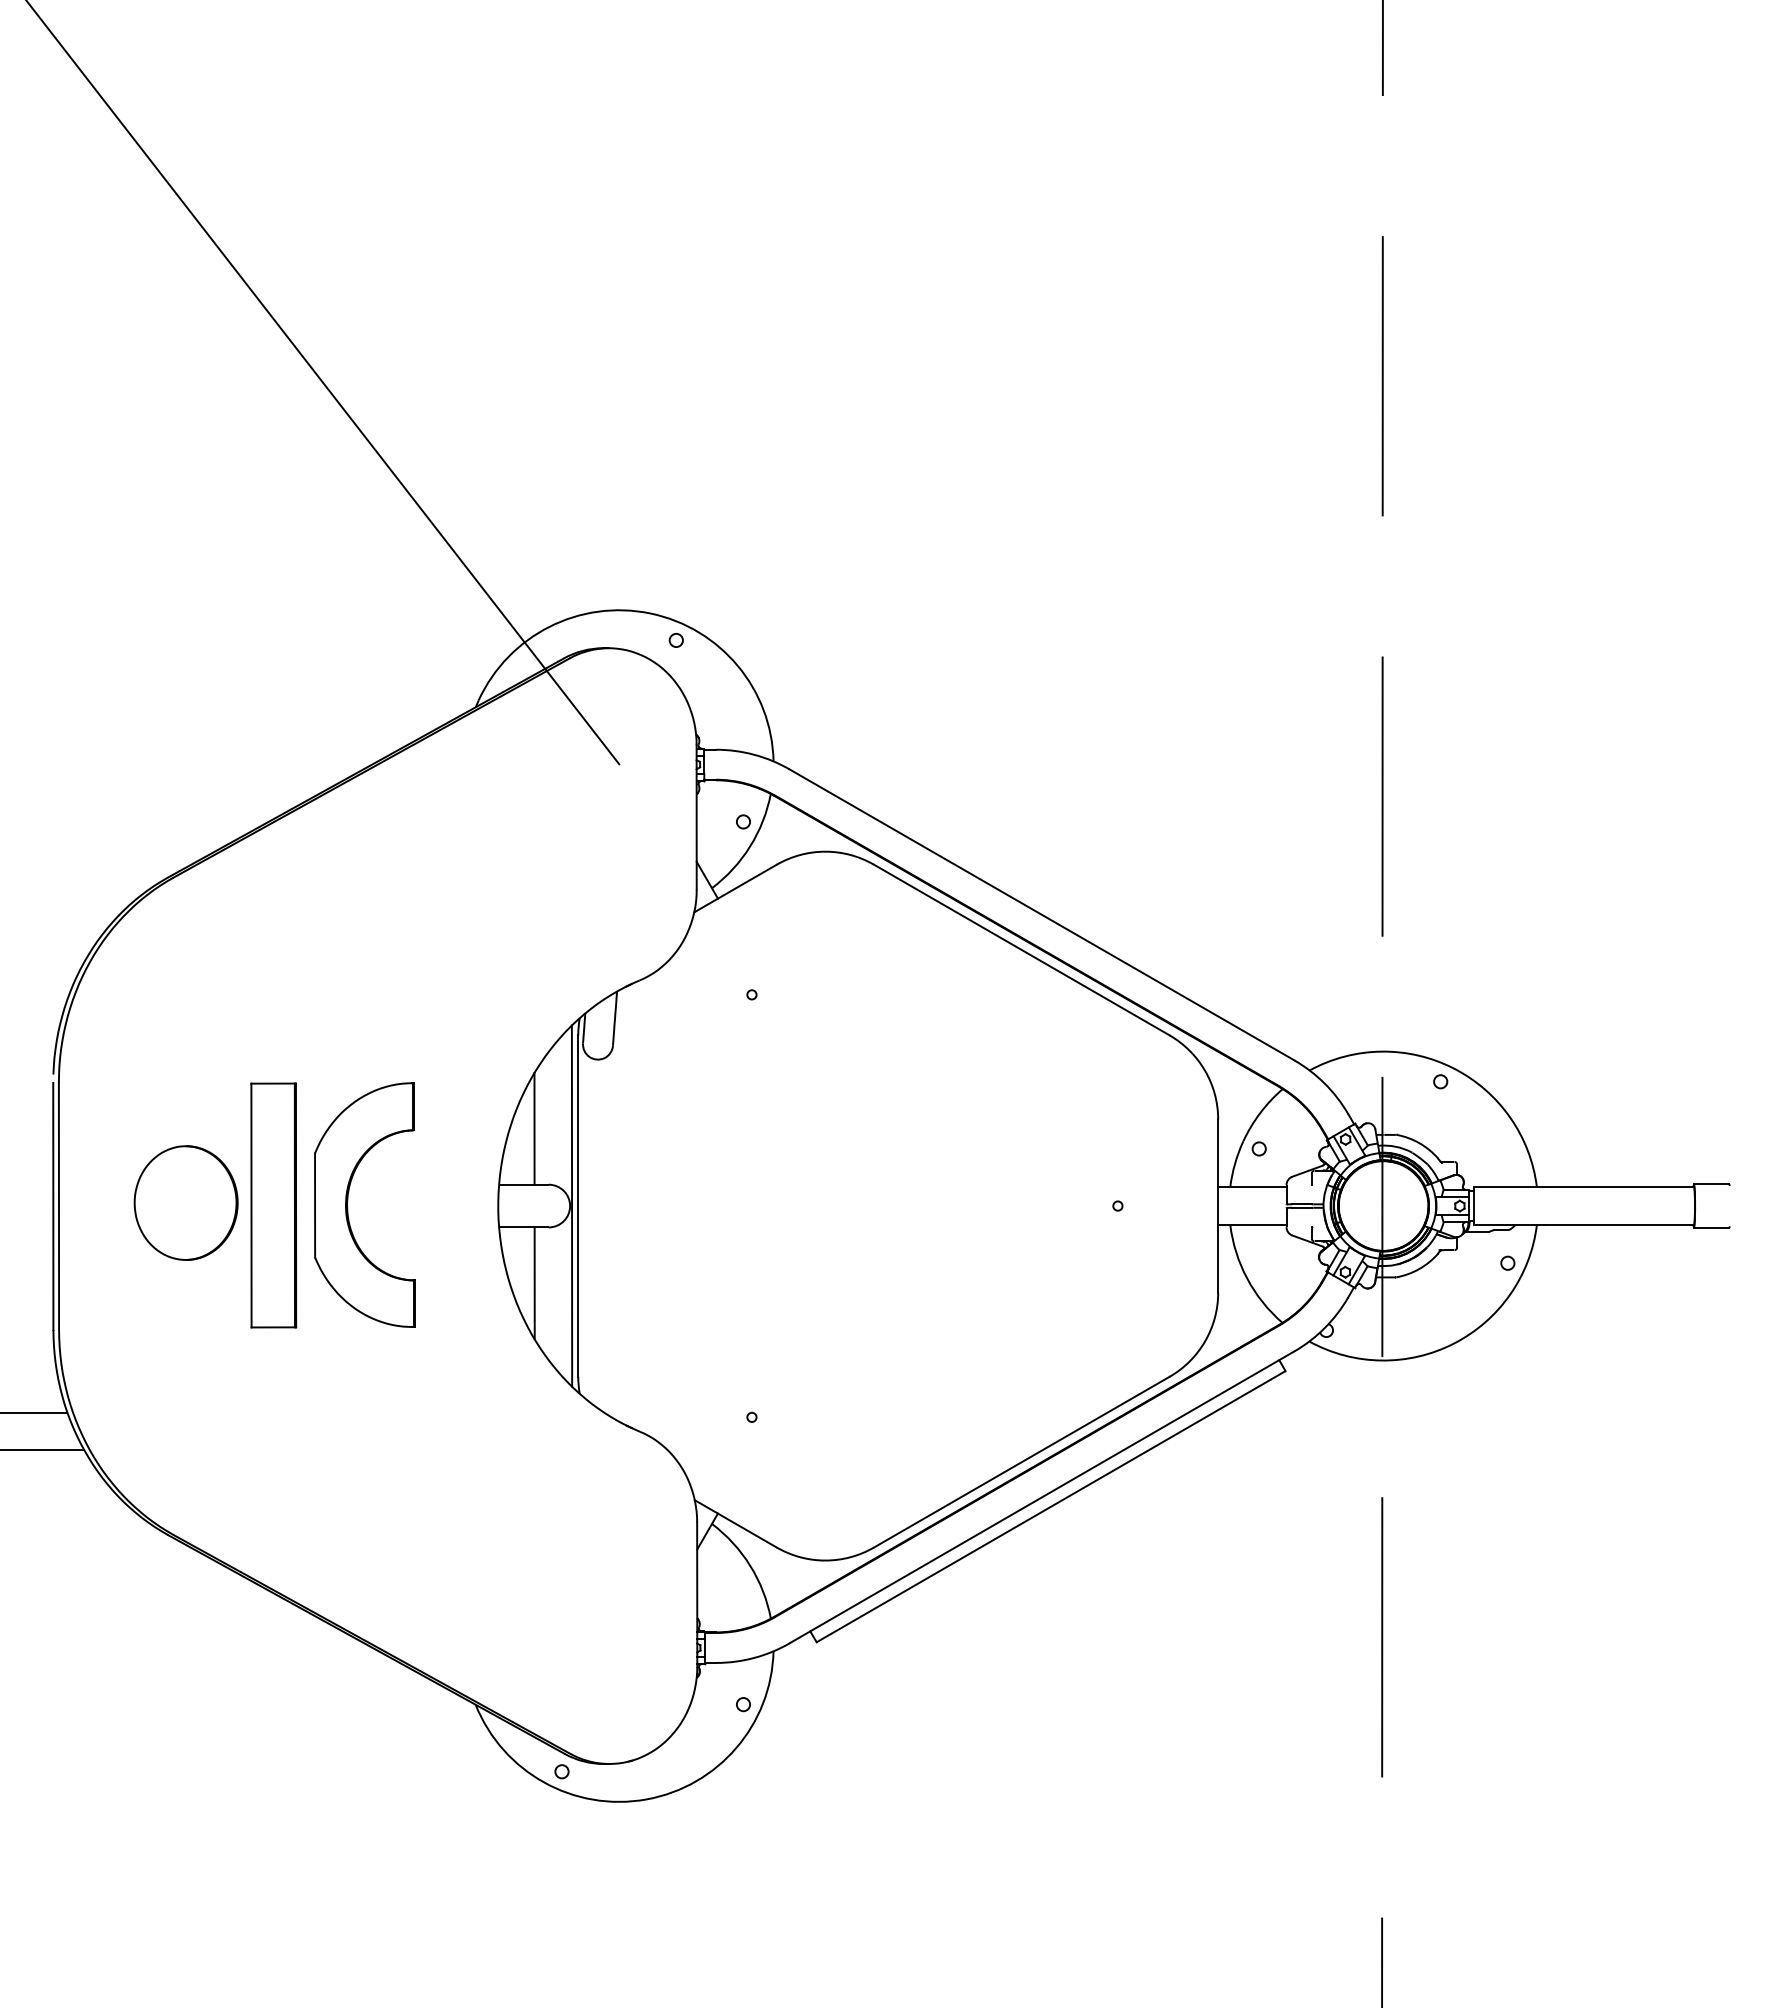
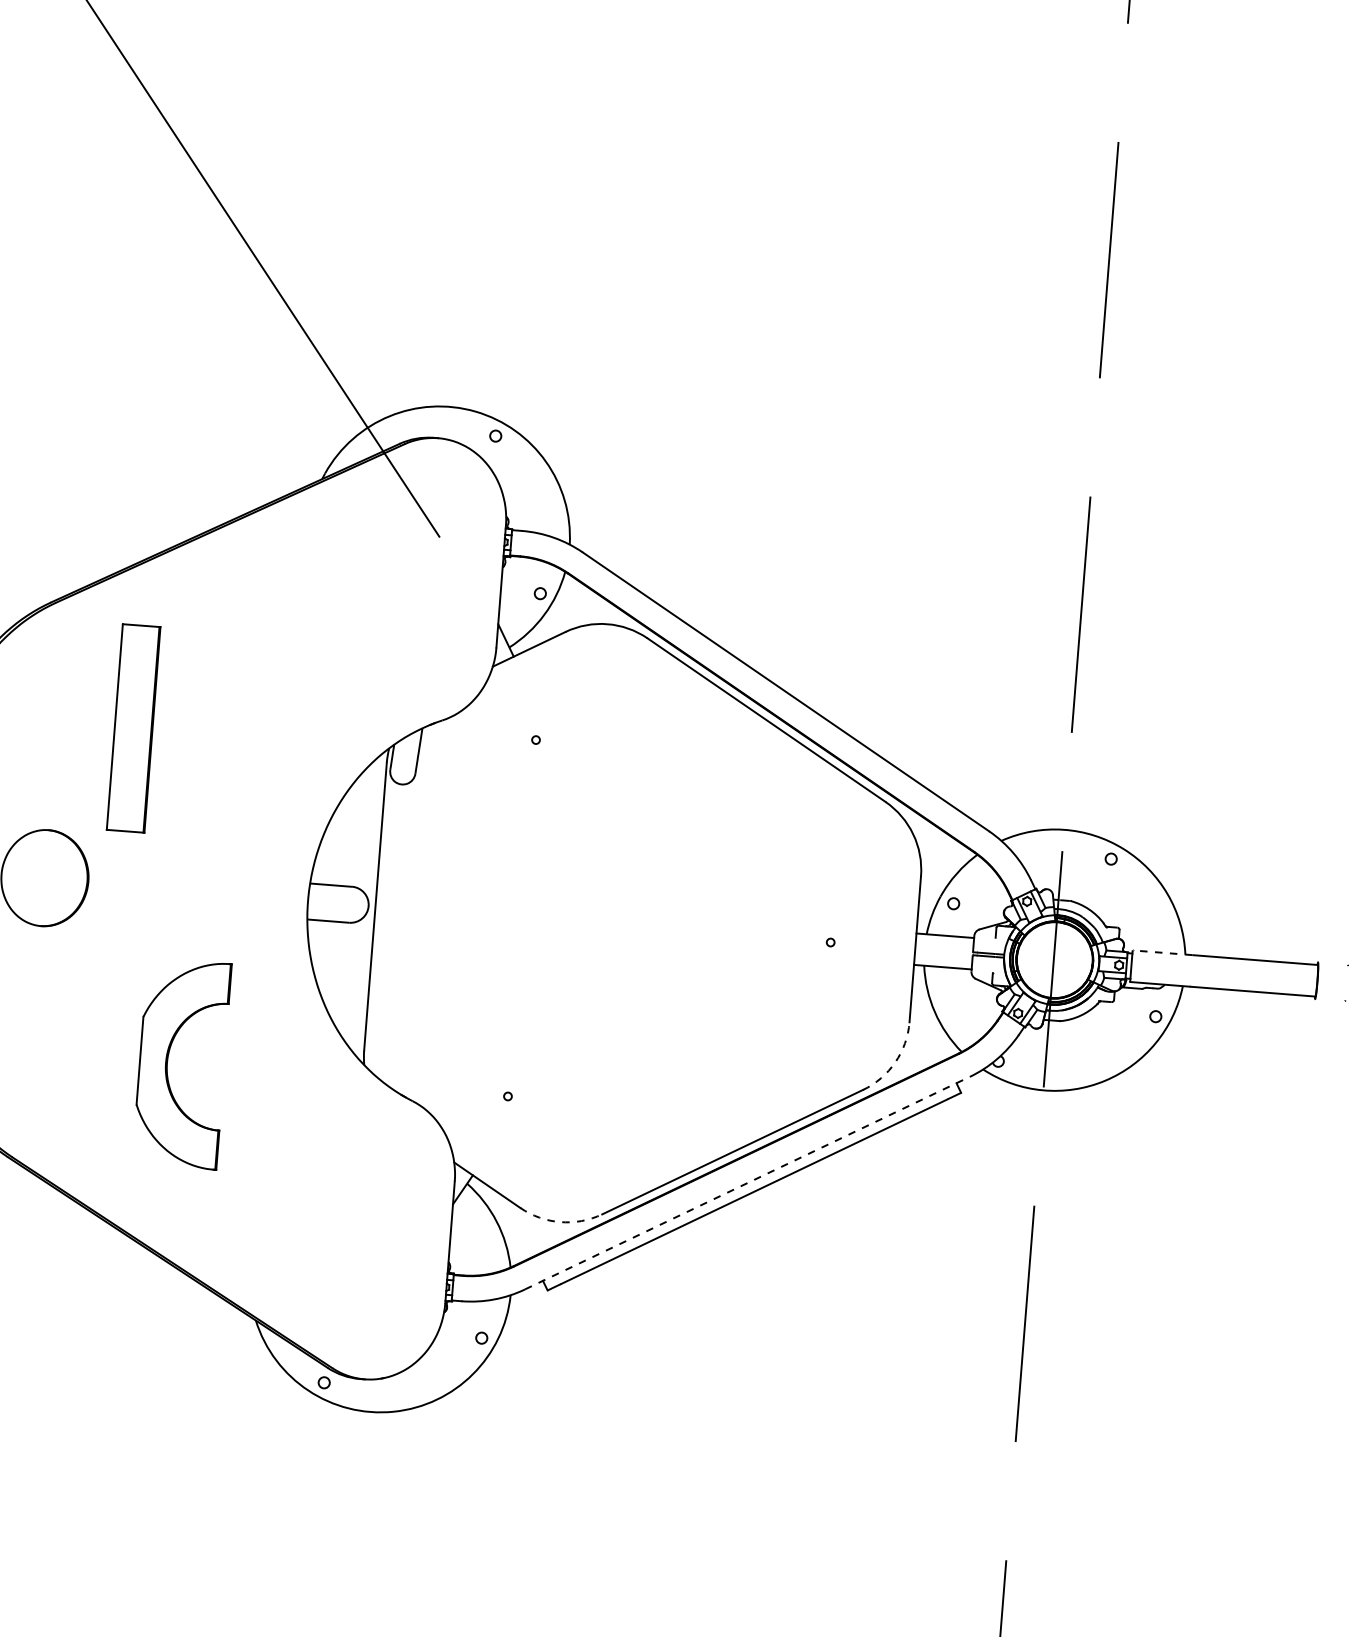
line: (534, 1128) -> (343, 838), removed
line: (1711, 1184) -> (1332, 963), removed
line: (1509, 1187) -> (1162, 952), solid -> dashed
part: (348, 1201) -> (168, 1059), moved
part: (273, 1205) -> (133, 728), moved
line: (571, 1205) -> (369, 905), removed
line: (1711, 1227) -> (1329, 1000), removed
line: (534, 1283) -> (333, 969), removed
arc: (1205, 1341) -> (895, 1062), solid -> dashed
line: (1042, 1497) -> (747, 1183), solid -> dashed
arc: (825, 1560) -> (560, 1222), solid -> dashed

